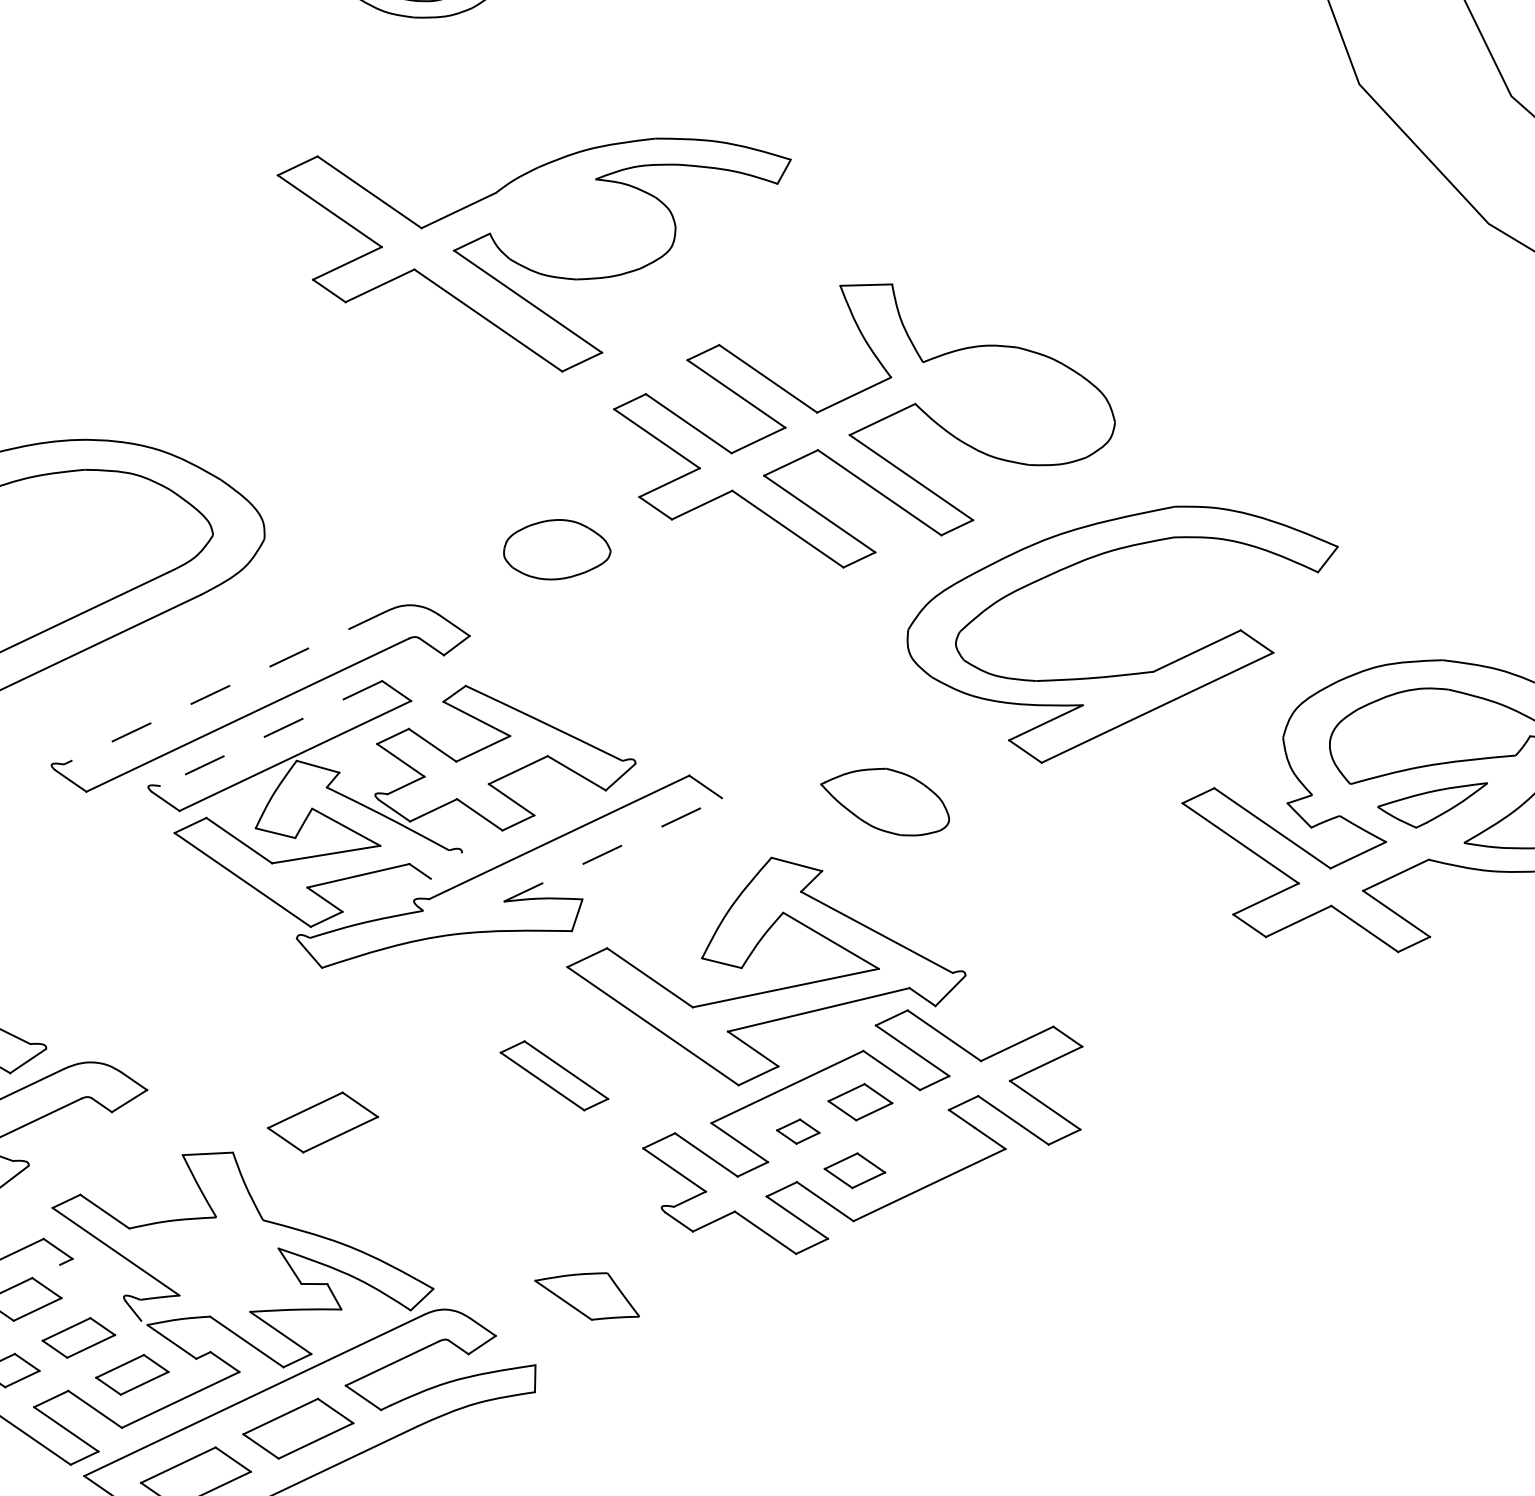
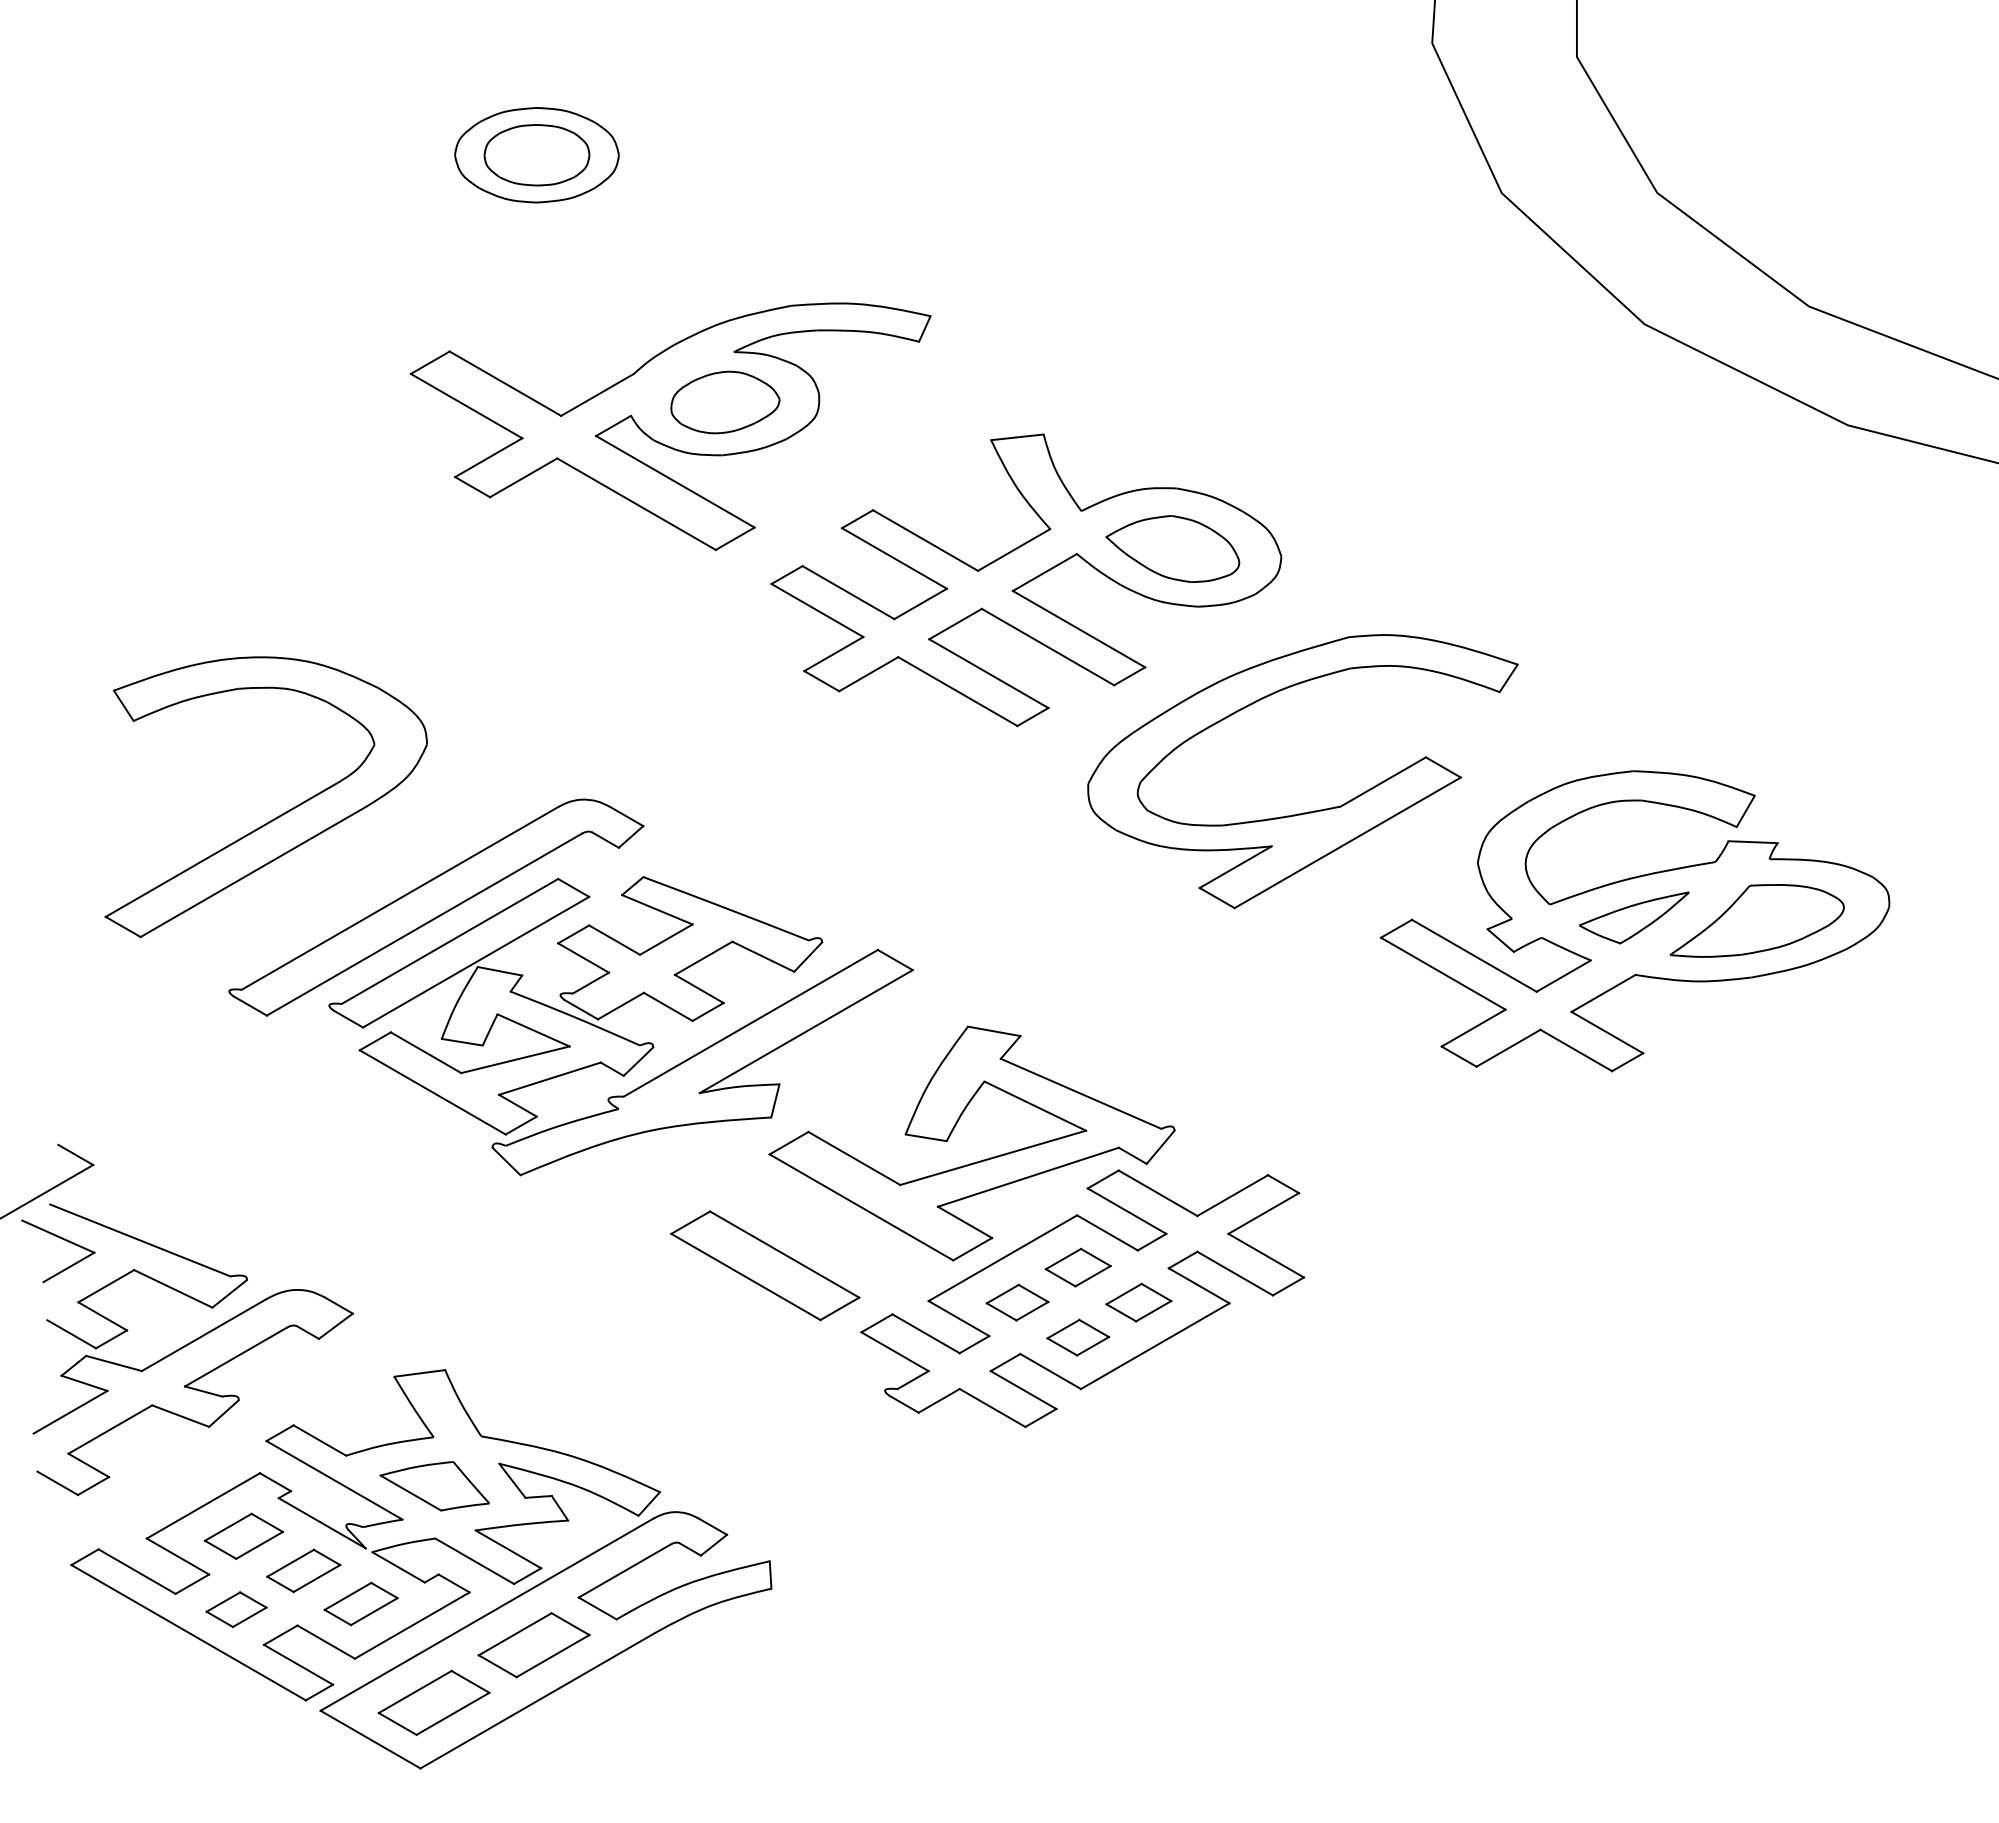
part: (557, 549) -> (725, 402), moved
line: (226, 687) -> (400, 898), dashed -> solid
line: (271, 733) -> (450, 941), dashed -> solid
part: (884, 800) -> (1172, 548), moved
line: (613, 849) -> (806, 1031), dashed -> solid
line: (446, 865) -> (638, 1061), added
part: (554, 1075) -> (765, 1265), size x1.67
part: (322, 1122) -> (533, 1332), removed
part: (798, 1131) -> (1017, 1302), size x1.43
part: (916, 1141) -> (1138, 1302), added
line: (99, 1292) -> (321, 1523), added
part: (587, 1295) -> (434, 1486), moved

